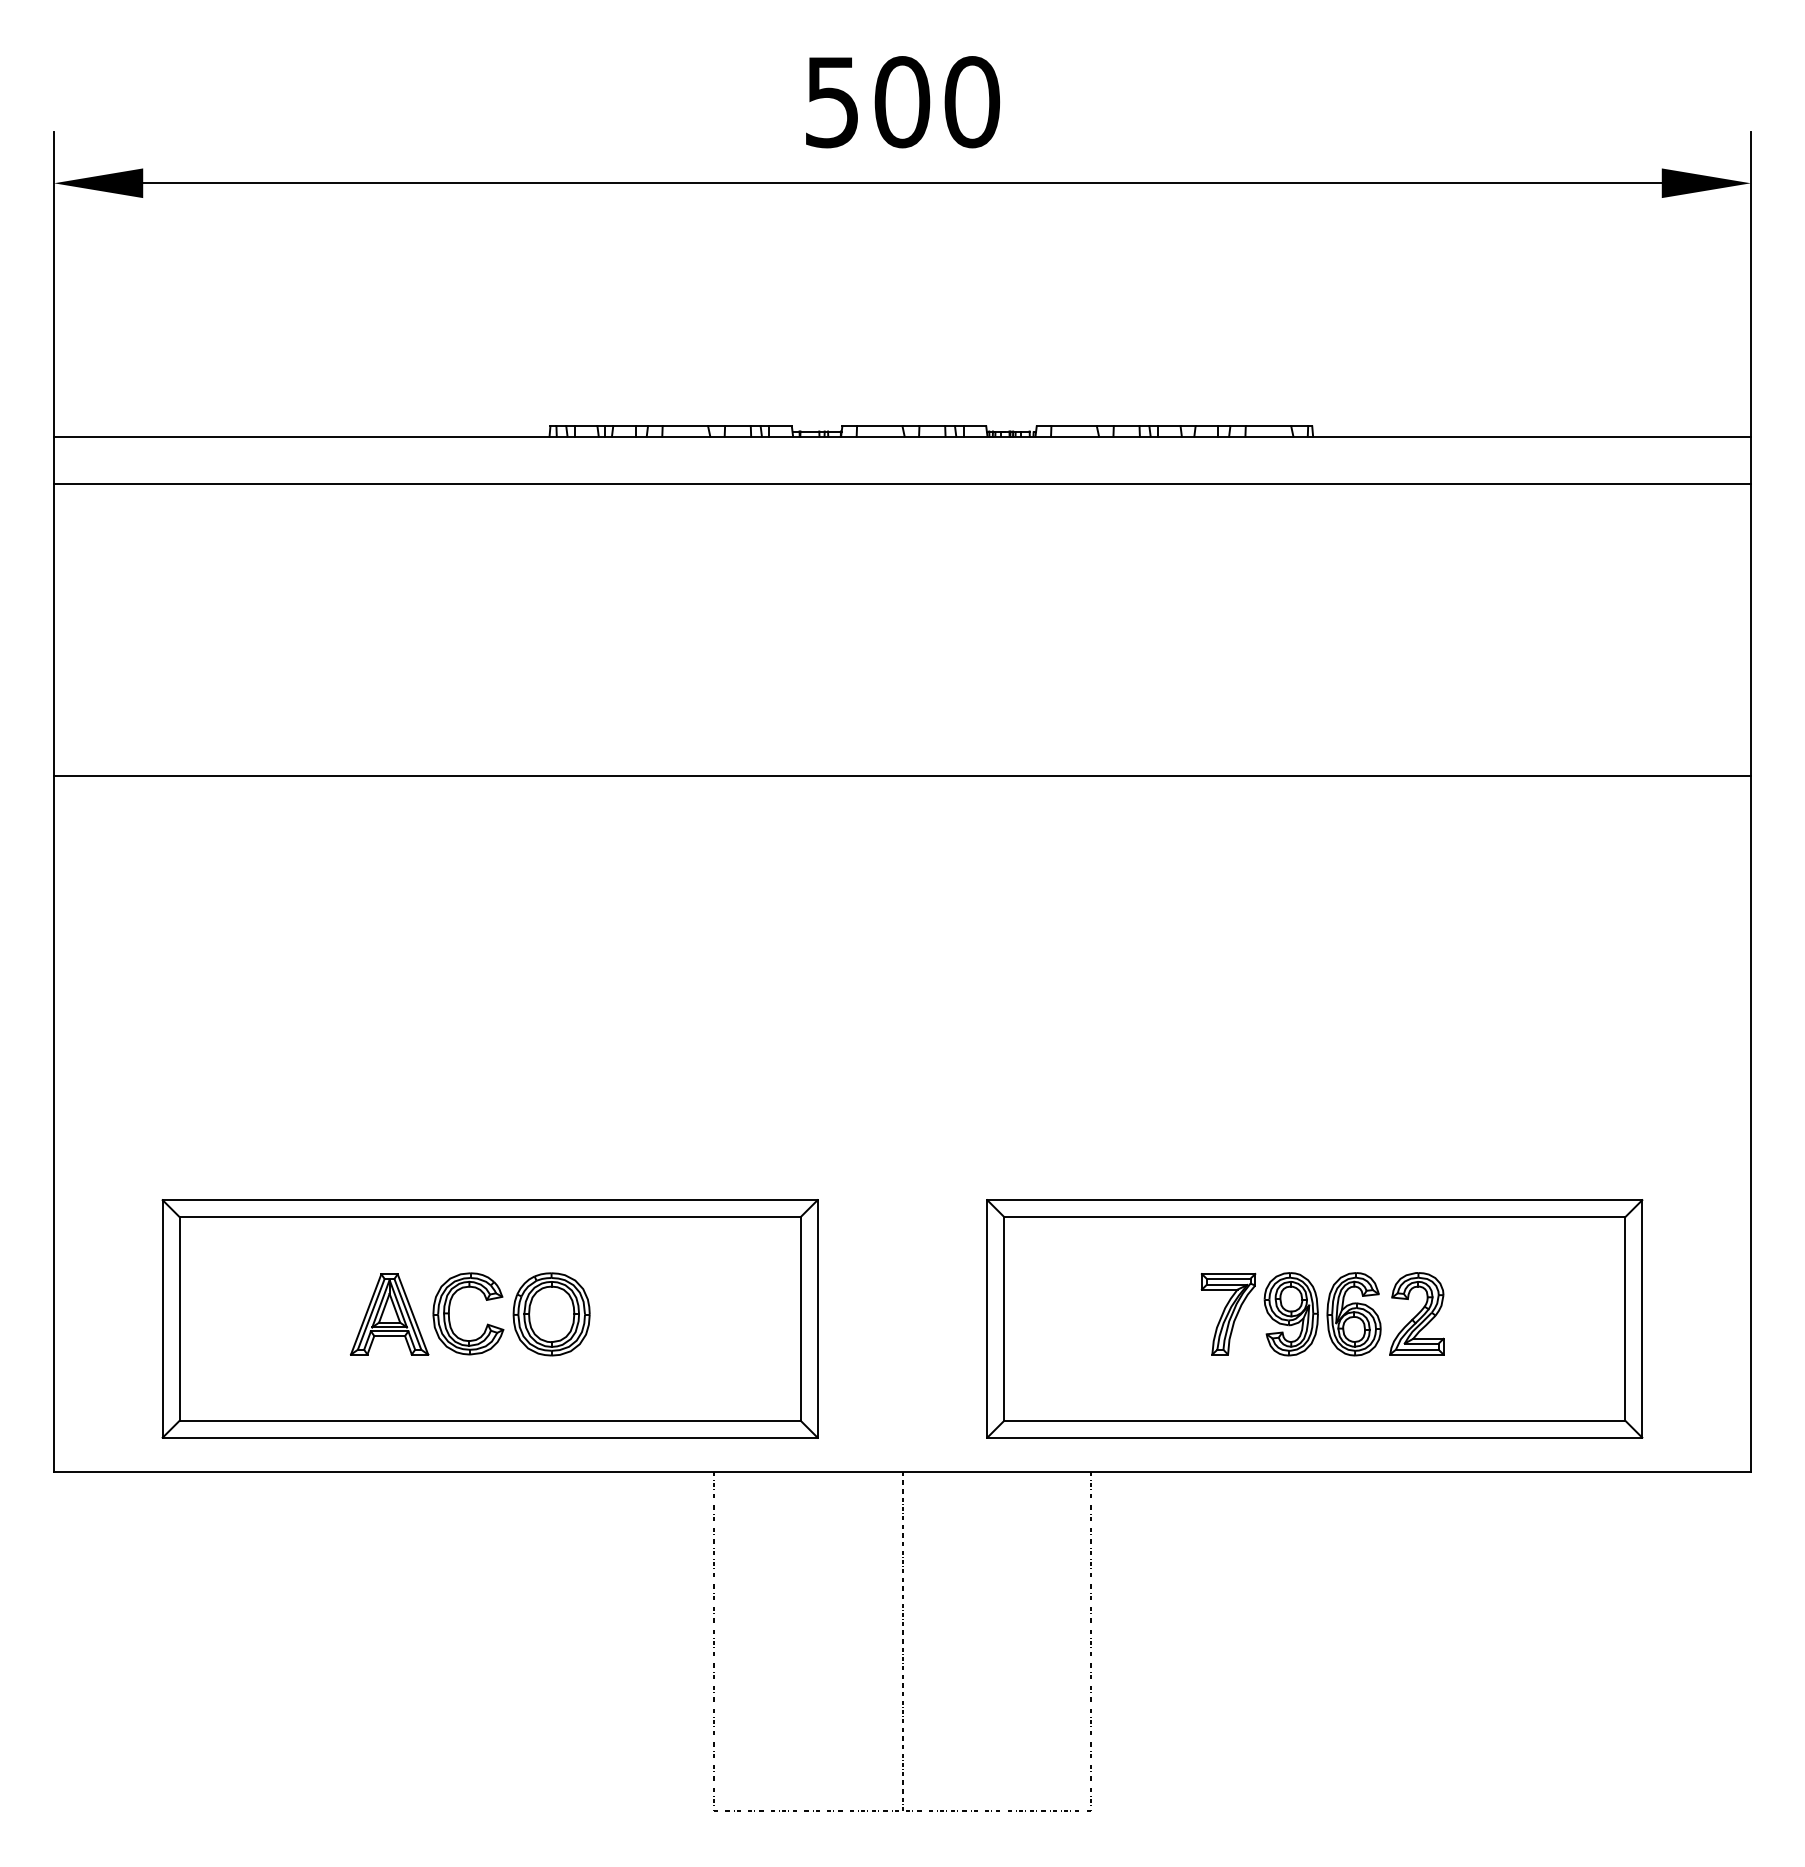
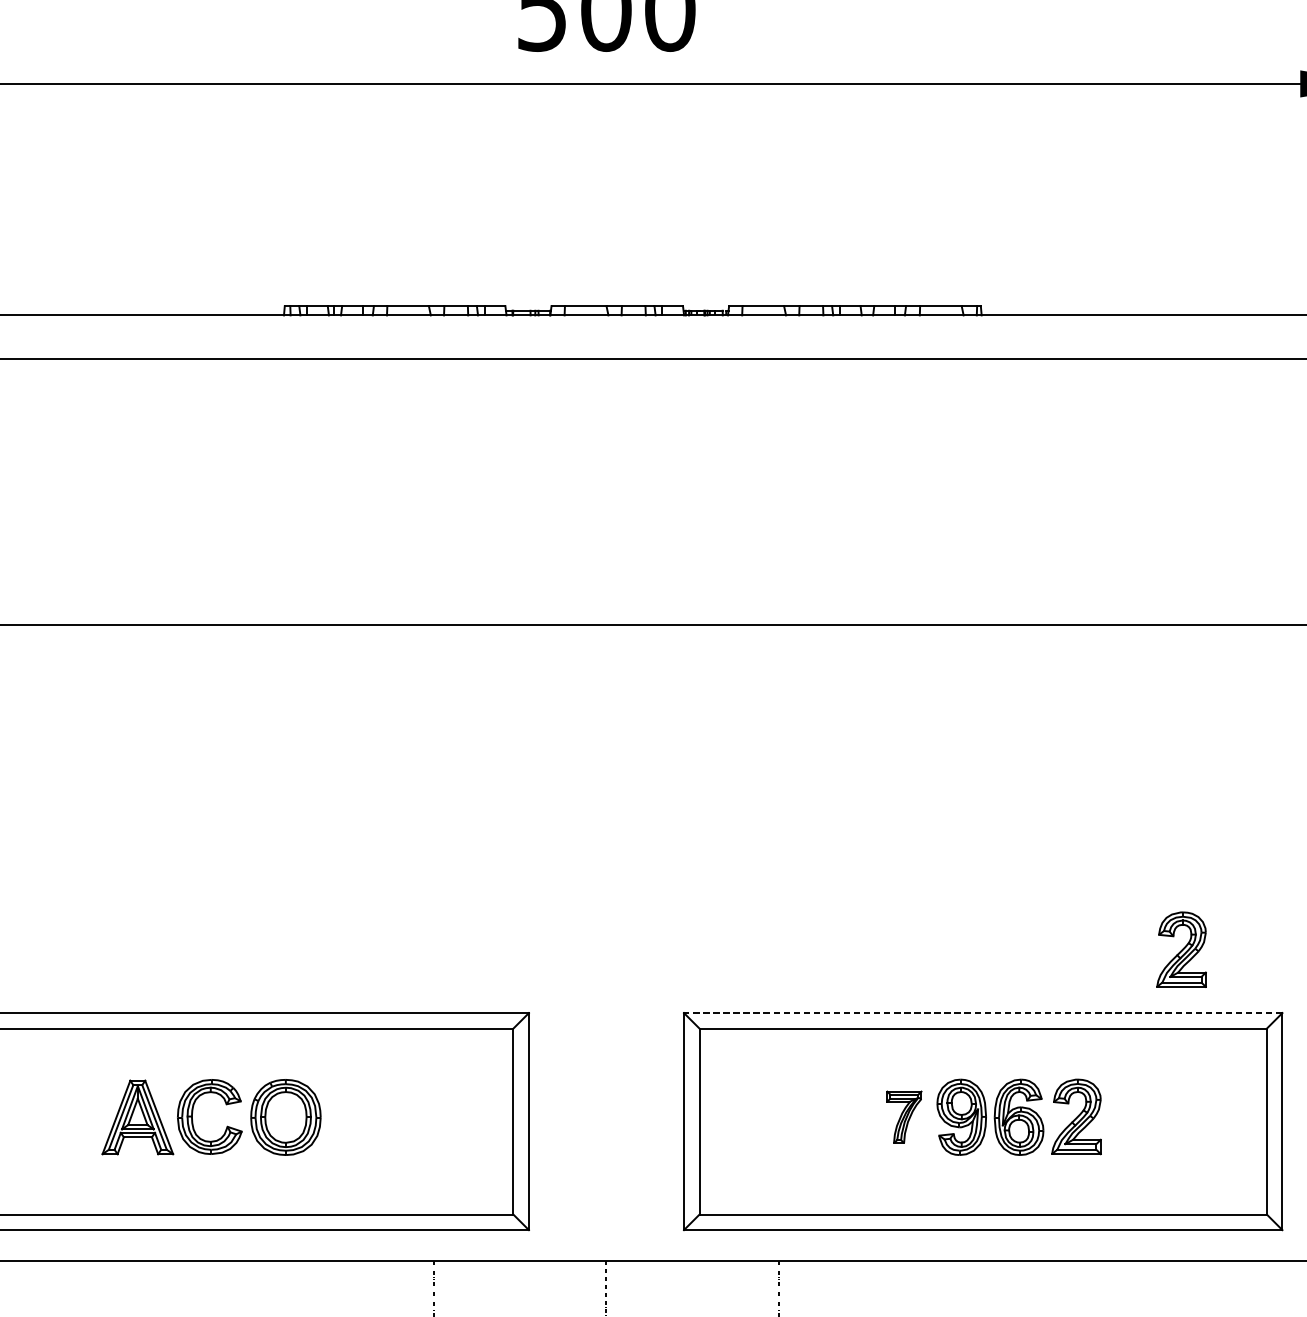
part: (1531, 1130) -> (1181, 949), added
line: (1314, 1200) -> (982, 1013), solid -> dashed
part: (1228, 1314) -> (904, 1117), size x0.7

